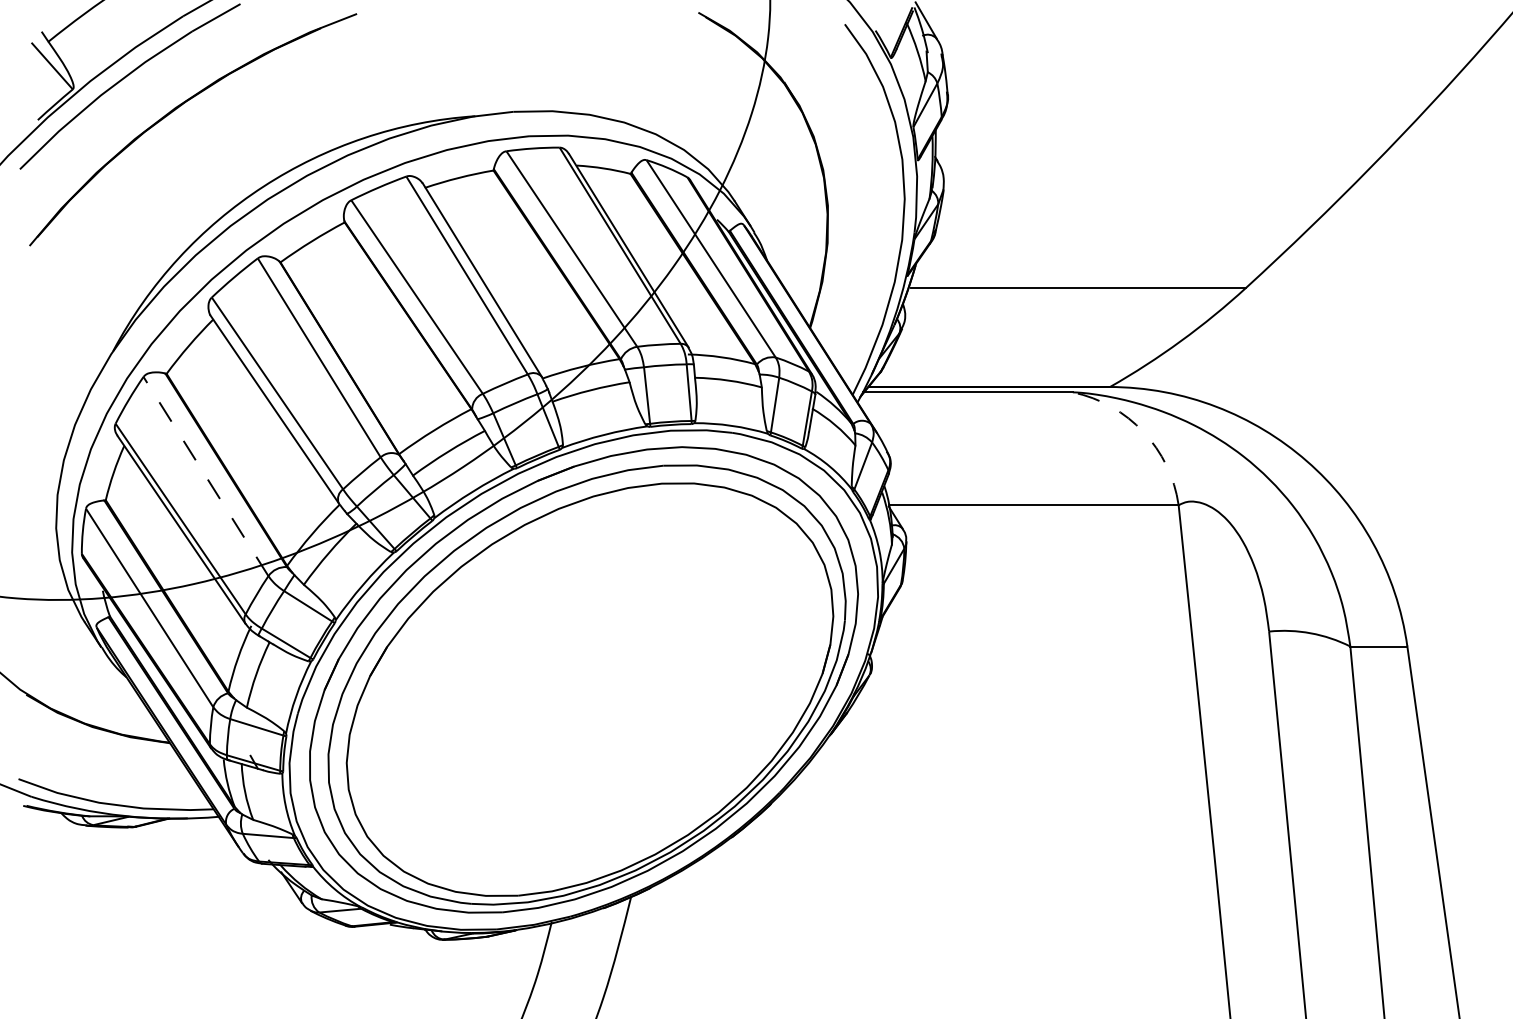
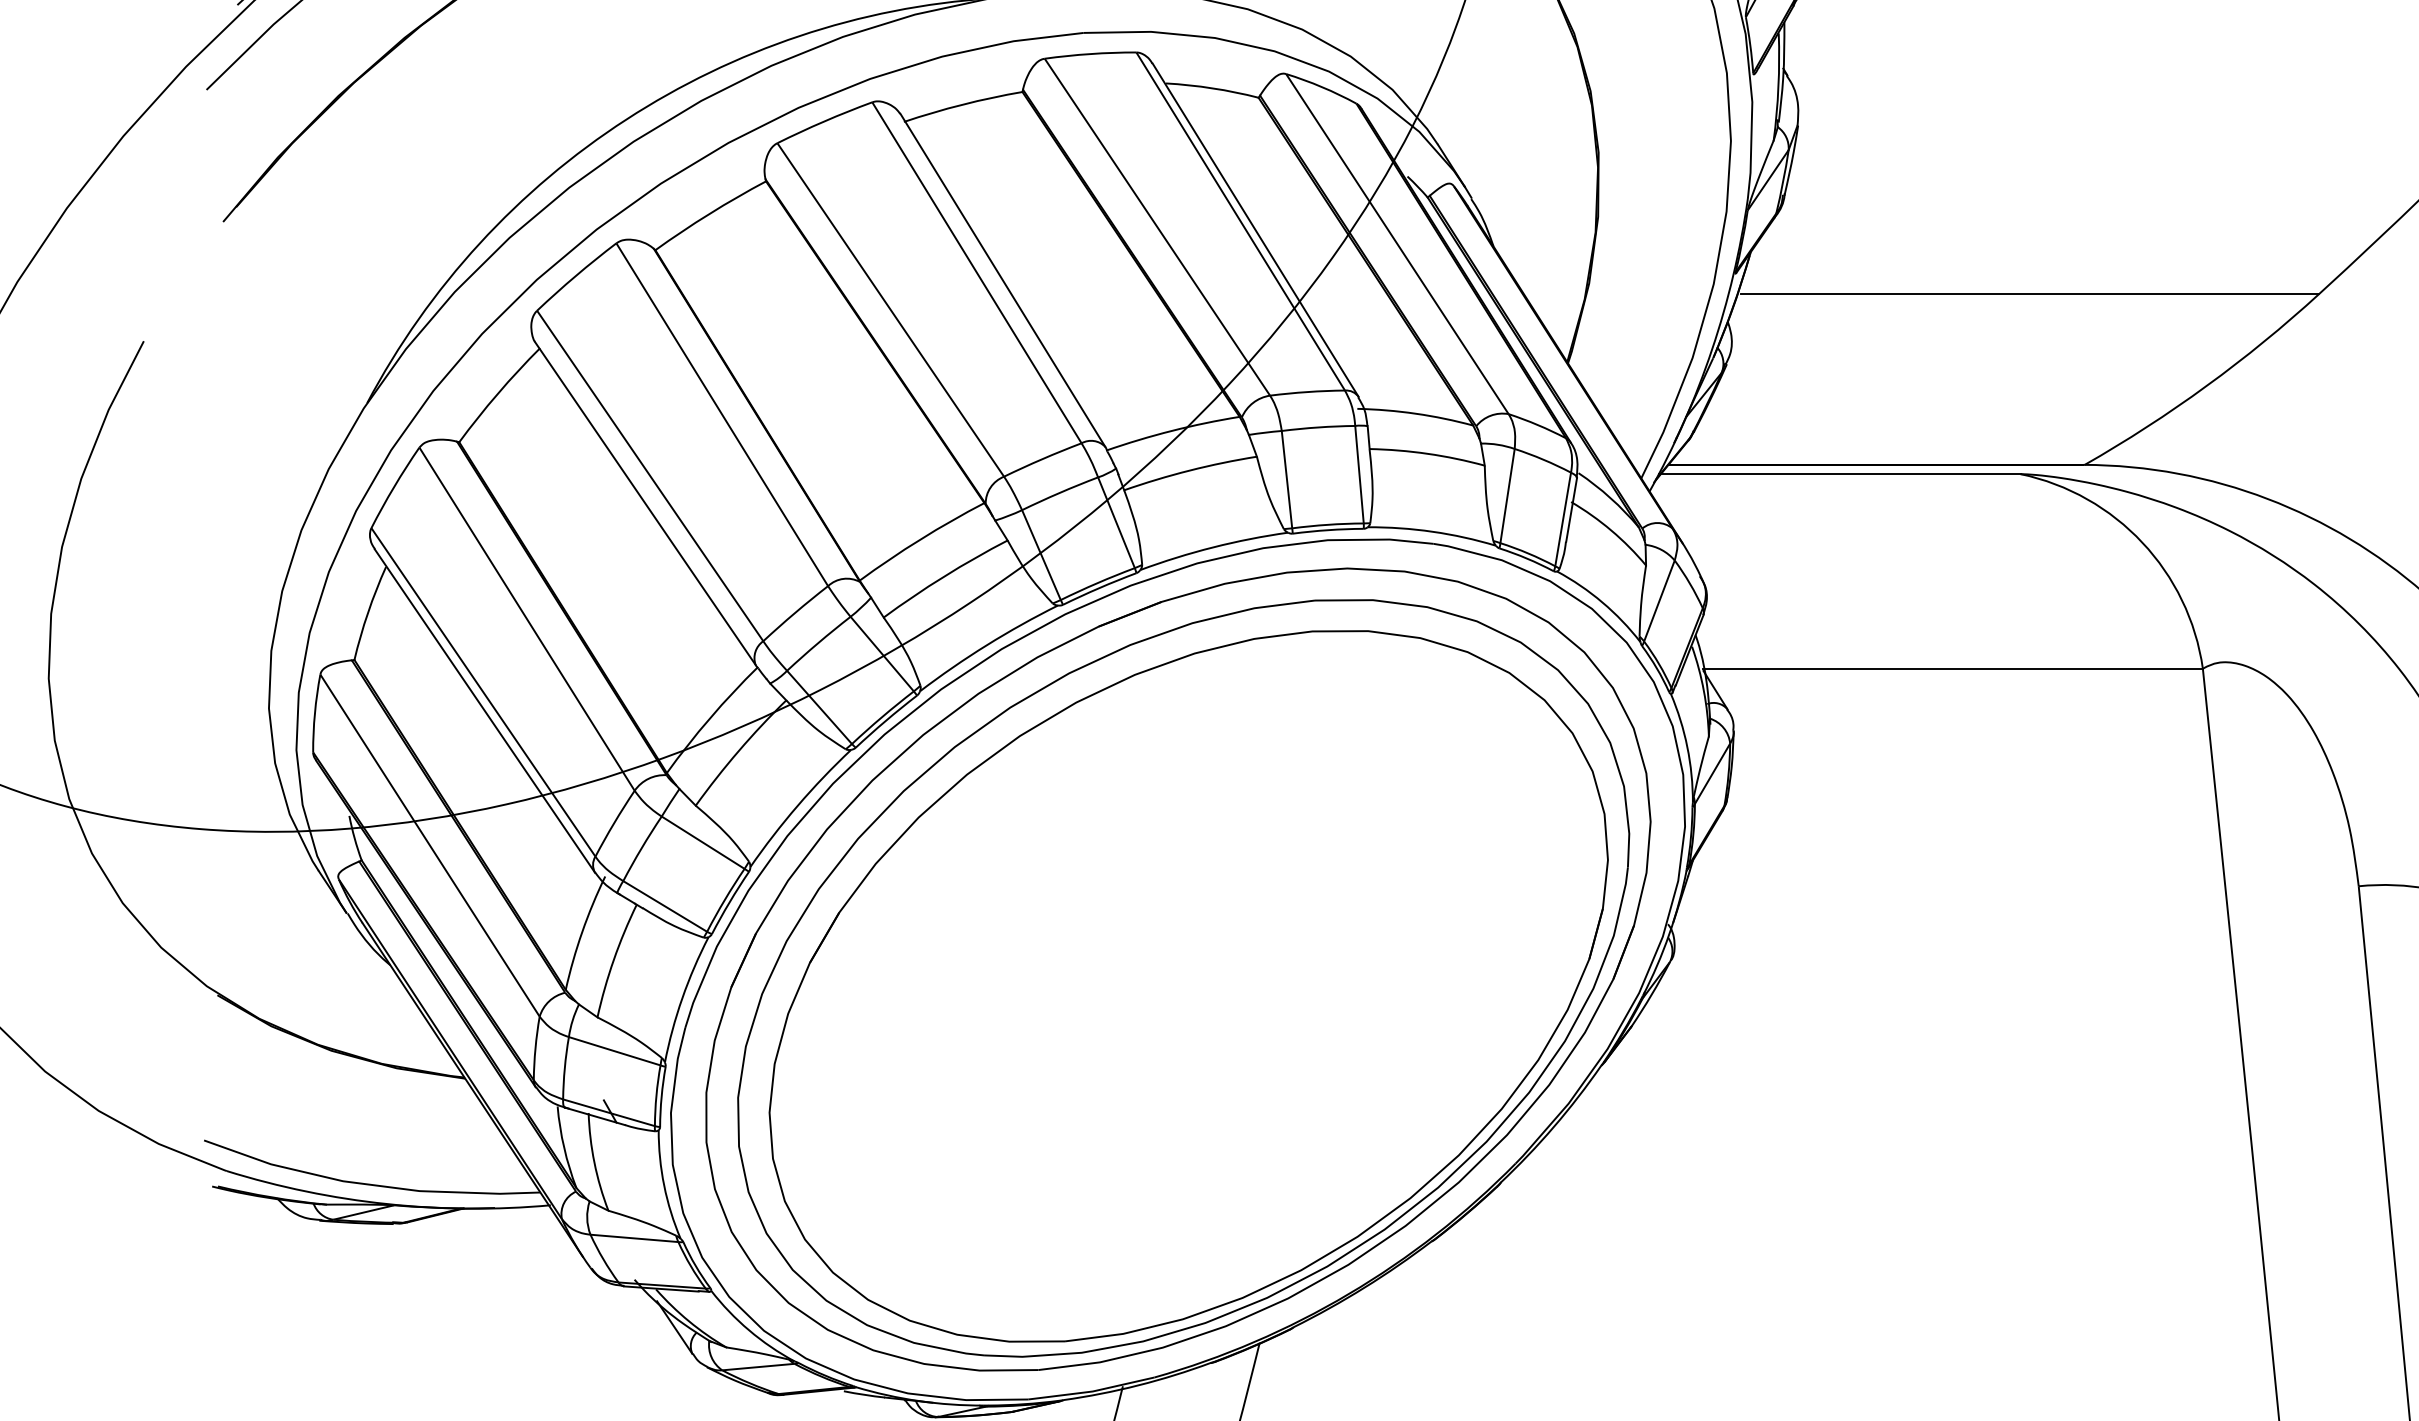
arc: (1143, 432) -> (2142, 543), dashed -> solid
line: (206, 476) -> (527, 619), dashed -> solid

